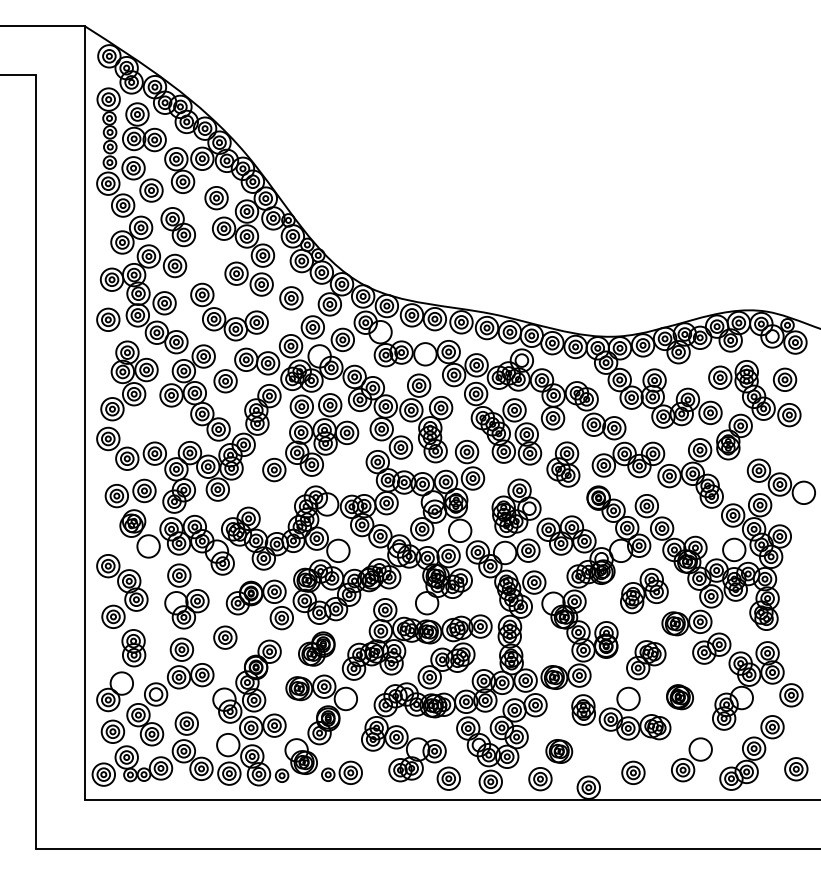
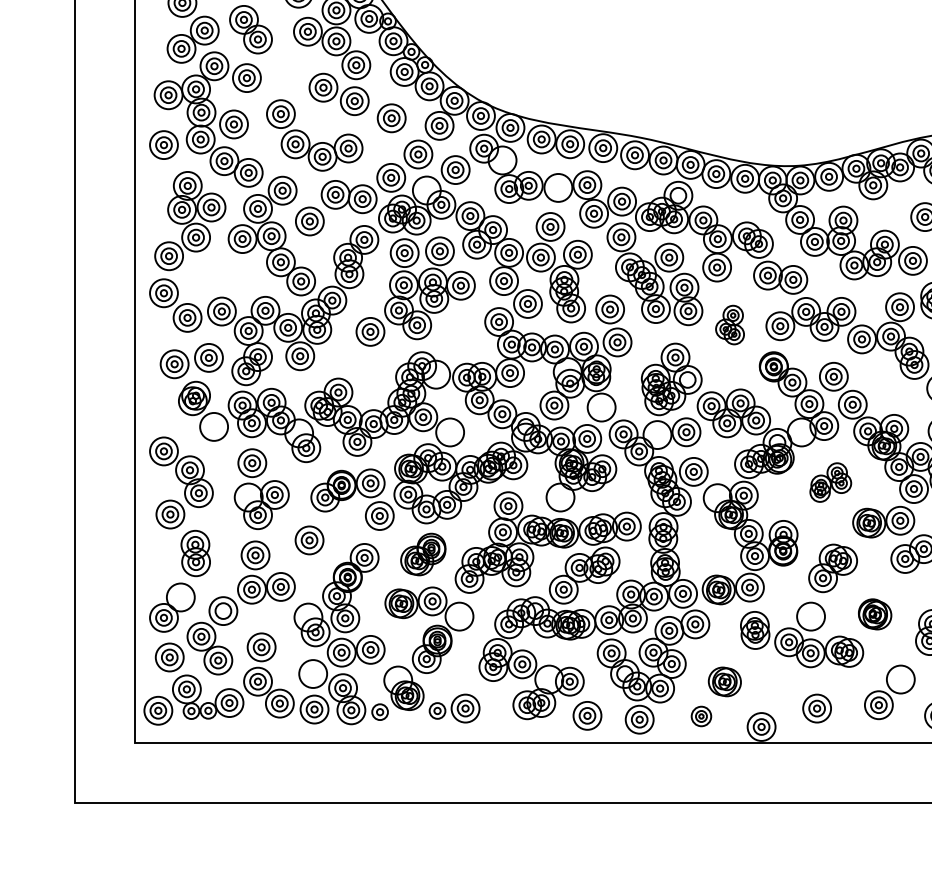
part: (563, 464) -> (730, 325), size x0.7
part: (644, 591) -> (830, 482), size x0.7
part: (540, 779) -> (701, 716), size x0.7

